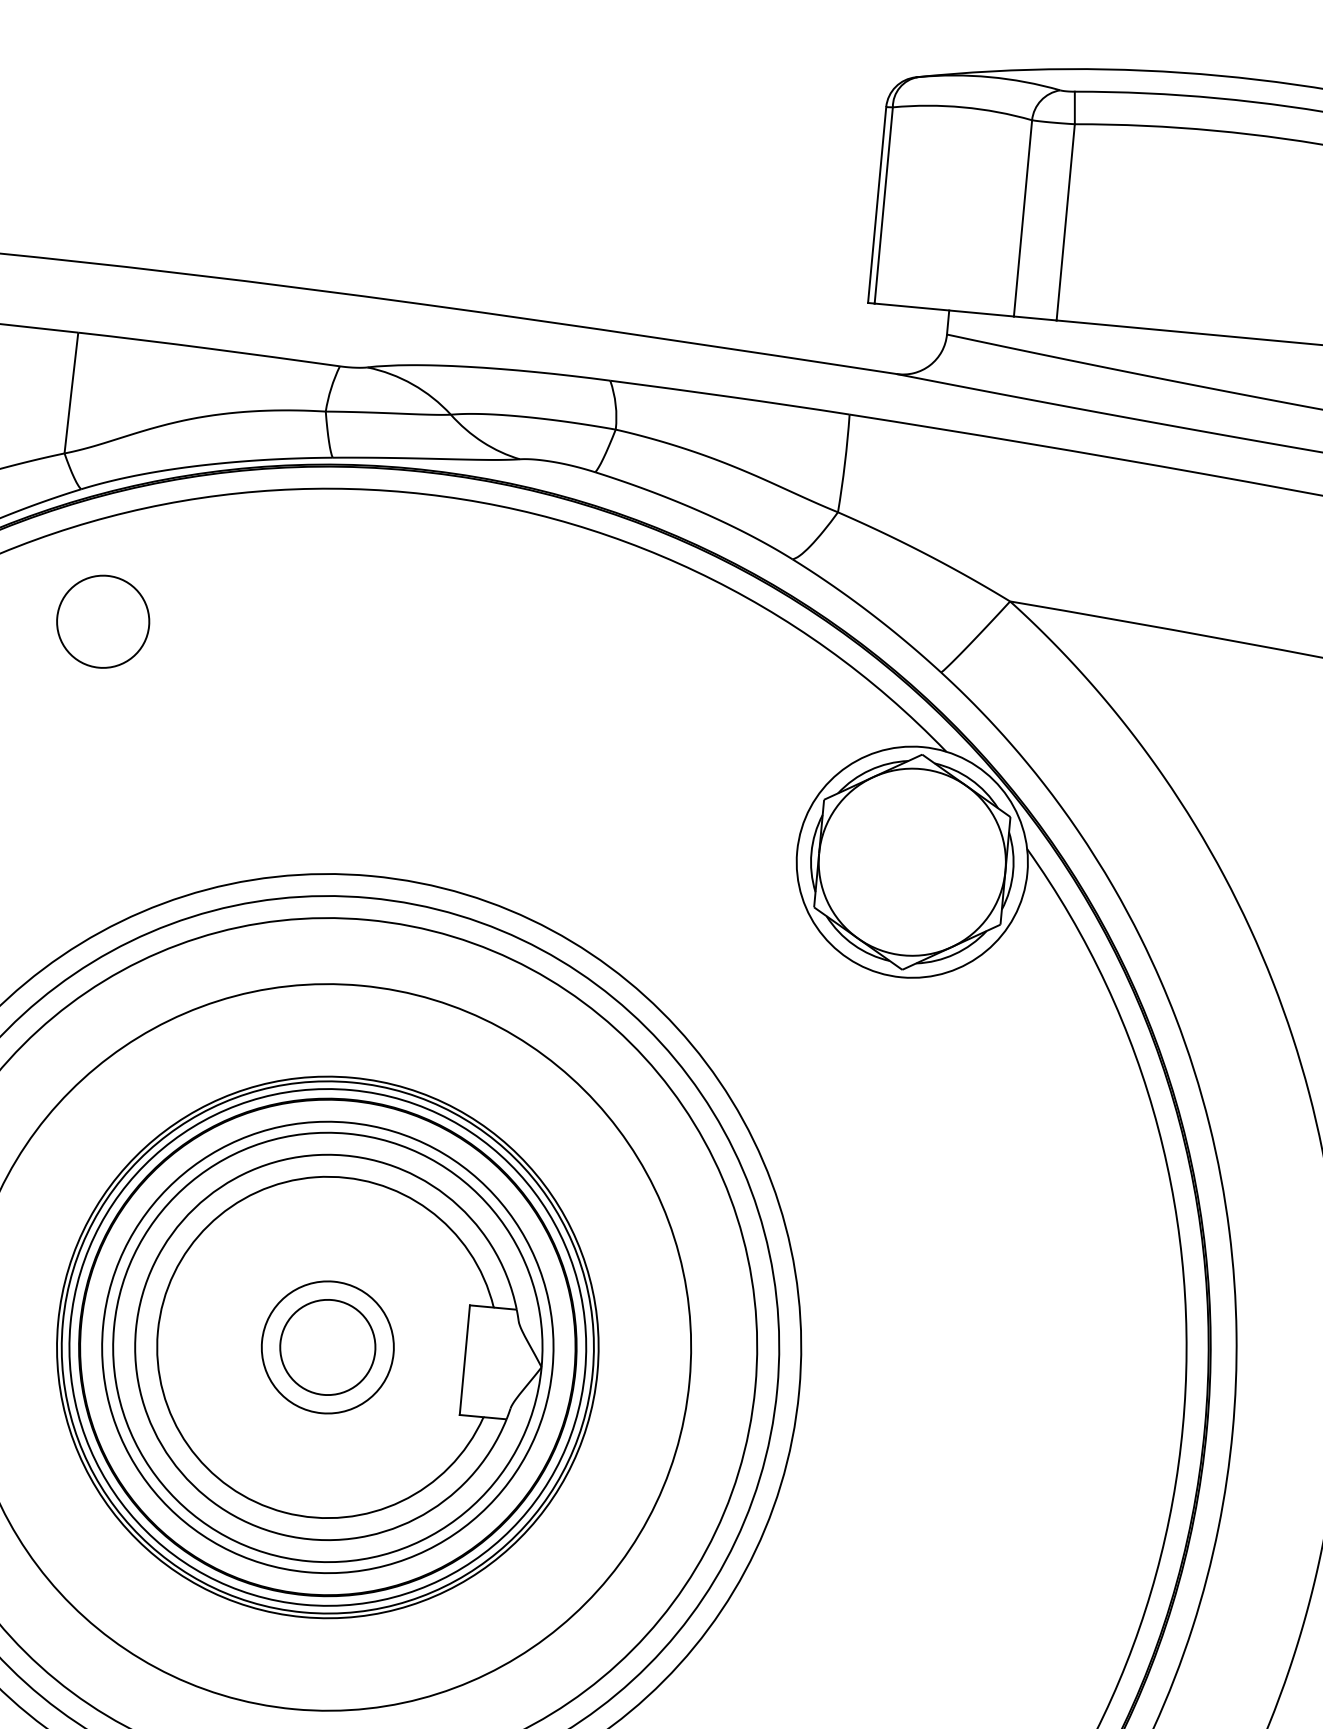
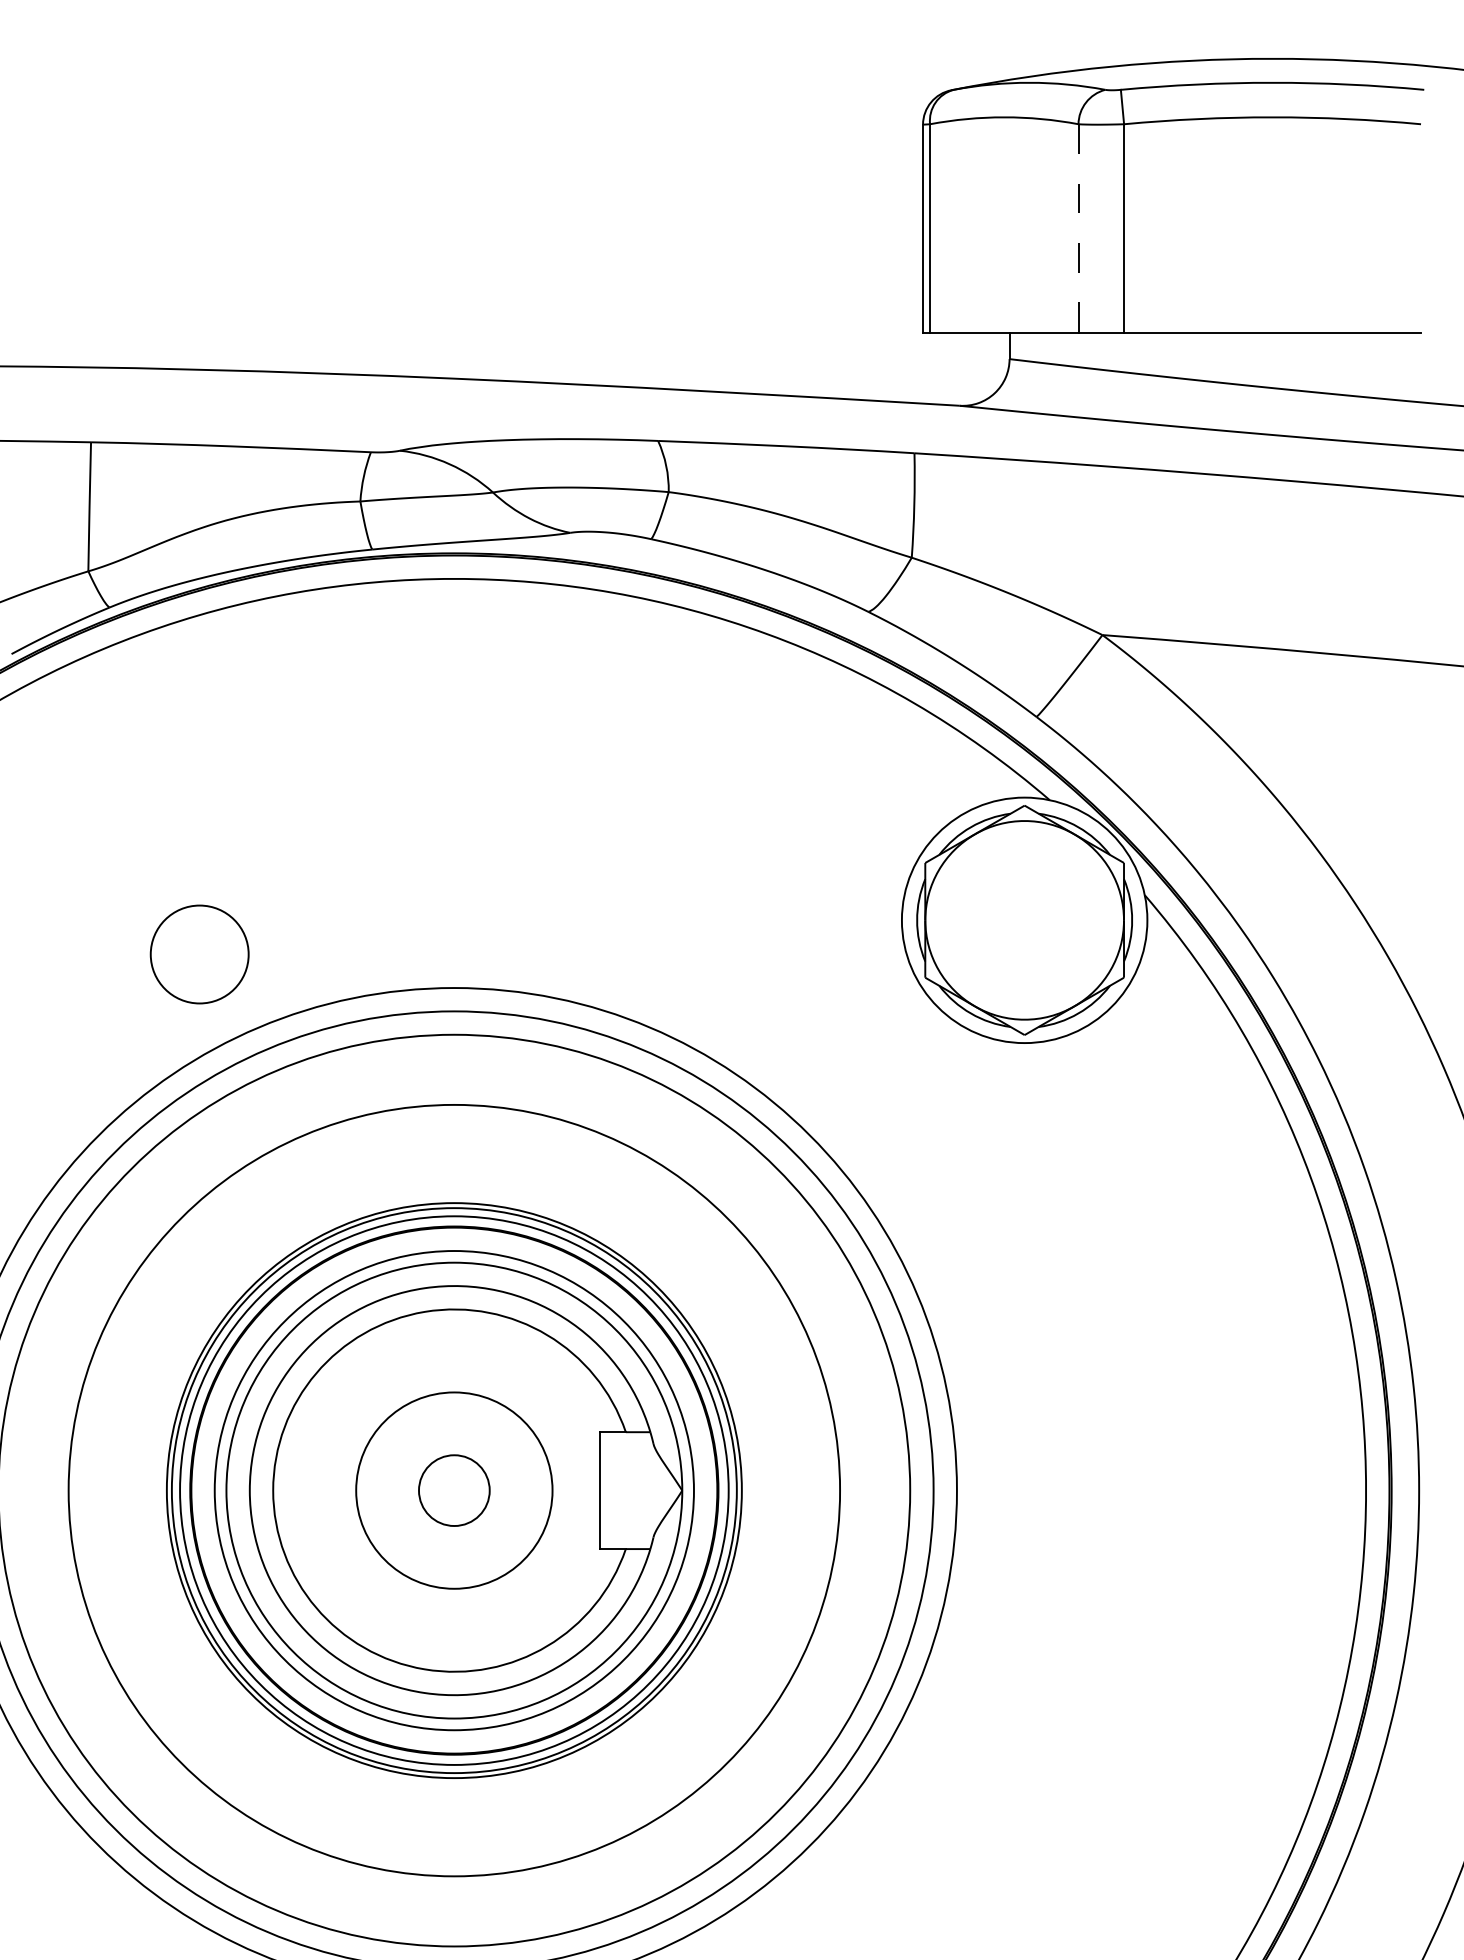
line: (1023, 218) -> (1078, 228), solid -> dashed
circle: (102, 621) -> (199, 954), moved
circle: (327, 1347) -> (453, 1490), size x0.7
circle: (327, 1347) -> (454, 1490), size x1.4

